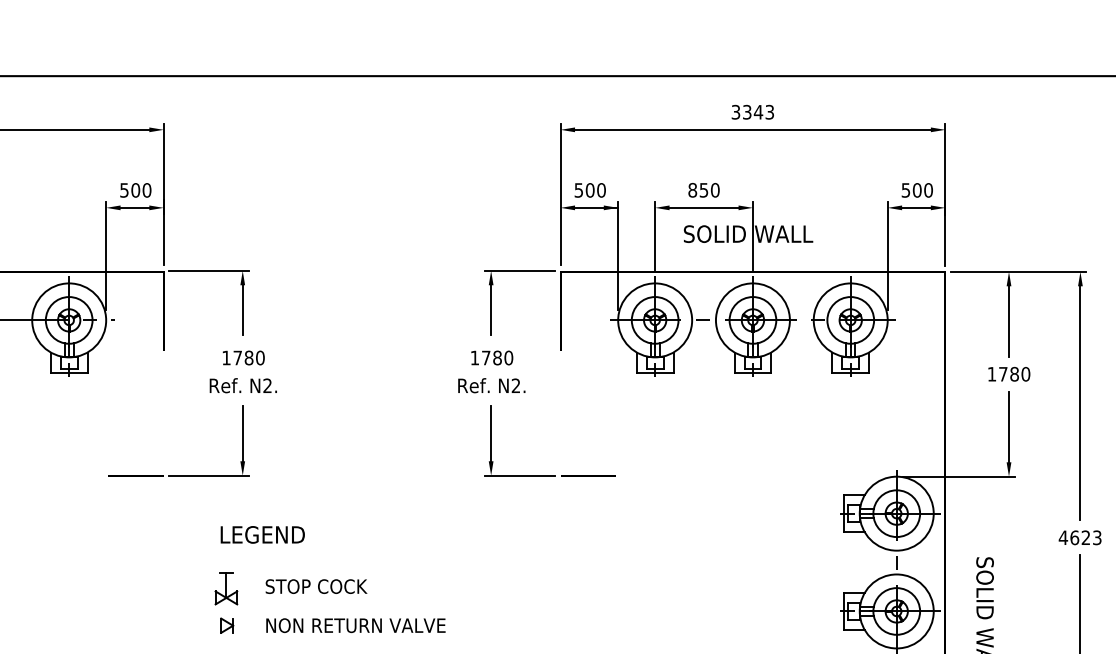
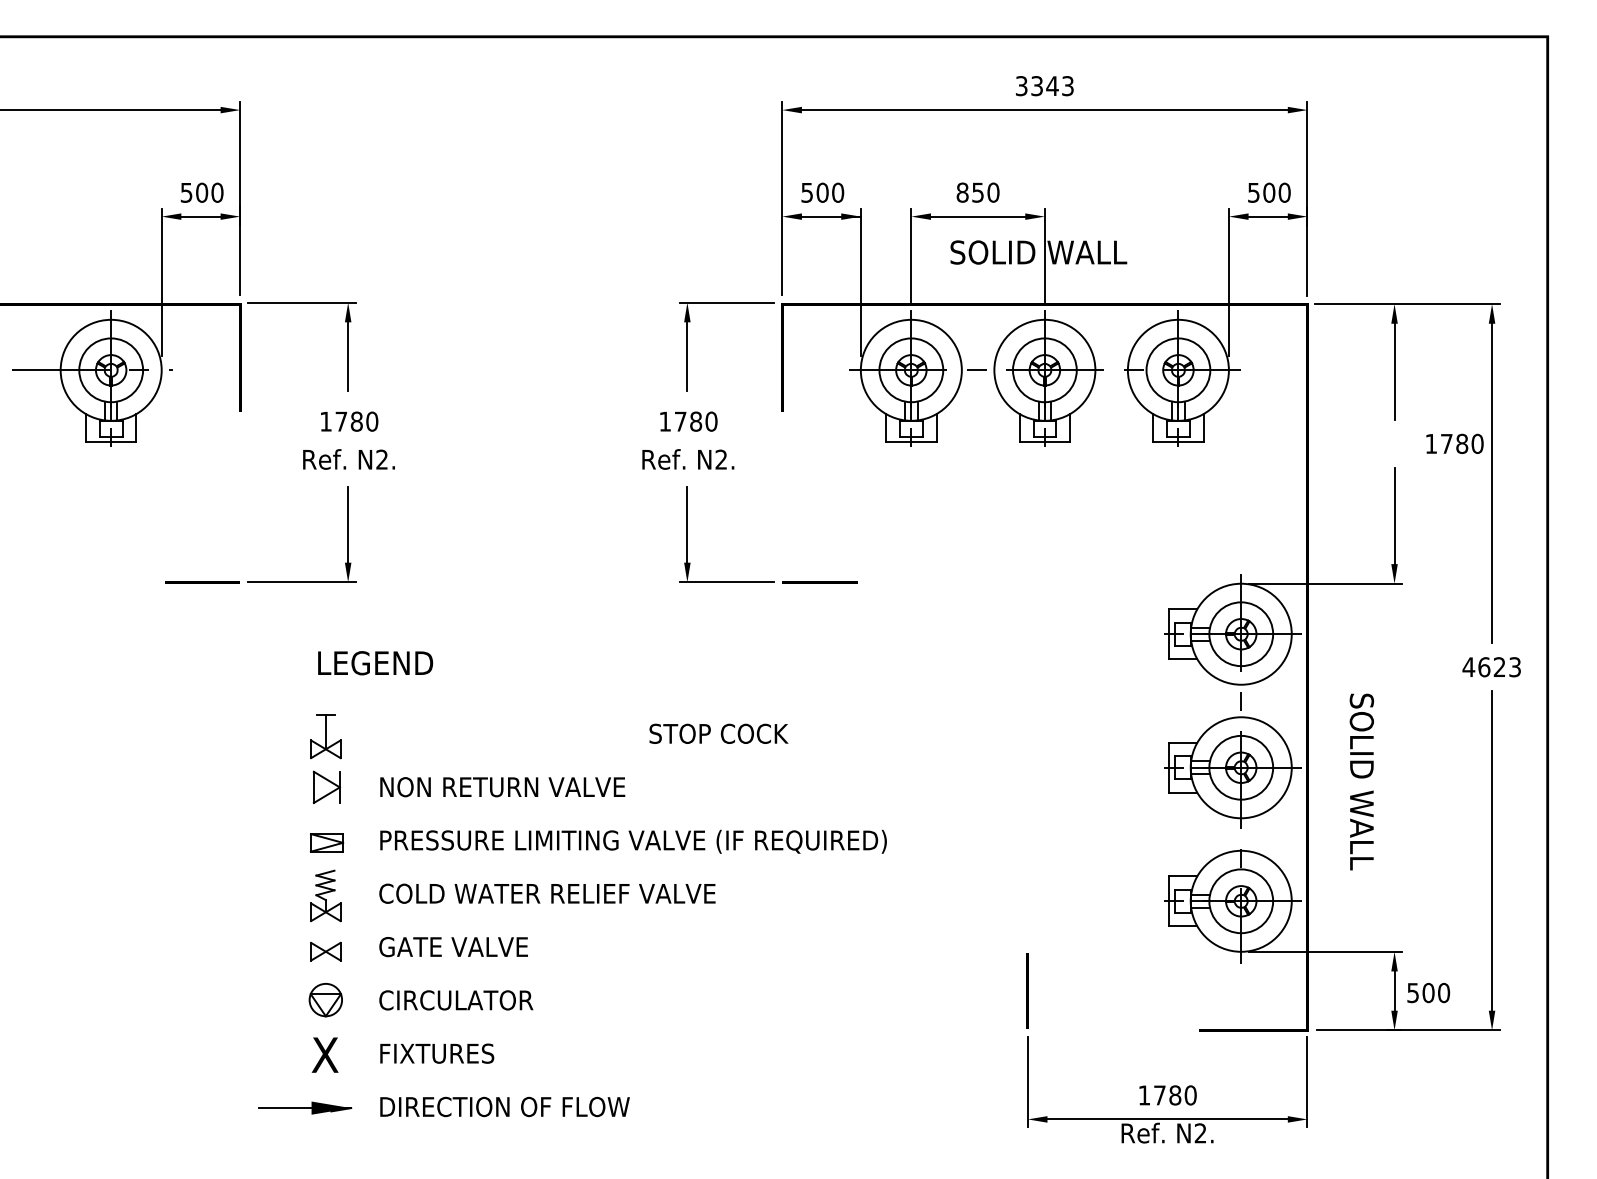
text: (1008, 373) -> (1454, 443), moved
text: (316, 586) -> (718, 733), moved
part: (226, 625) -> (326, 786), size x1.6

